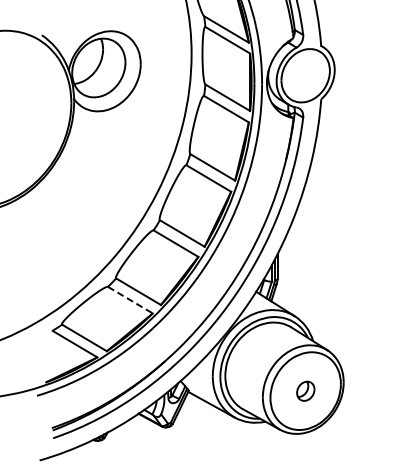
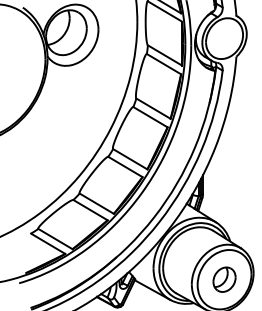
line: (130, 300) -> (90, 210), dashed -> solid
part: (305, 391) -> (224, 279), size x1.67

